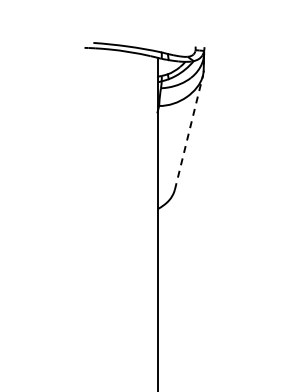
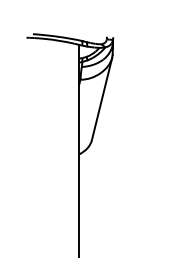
line: (188, 132) -> (101, 98), dashed -> solid

